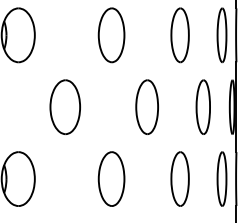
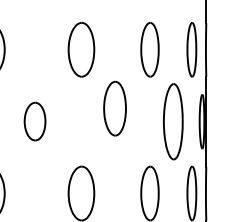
part: (64, 106) -> (34, 120), size x0.7
part: (146, 106) -> (114, 107), moved
part: (202, 106) -> (172, 120), size x1.4

